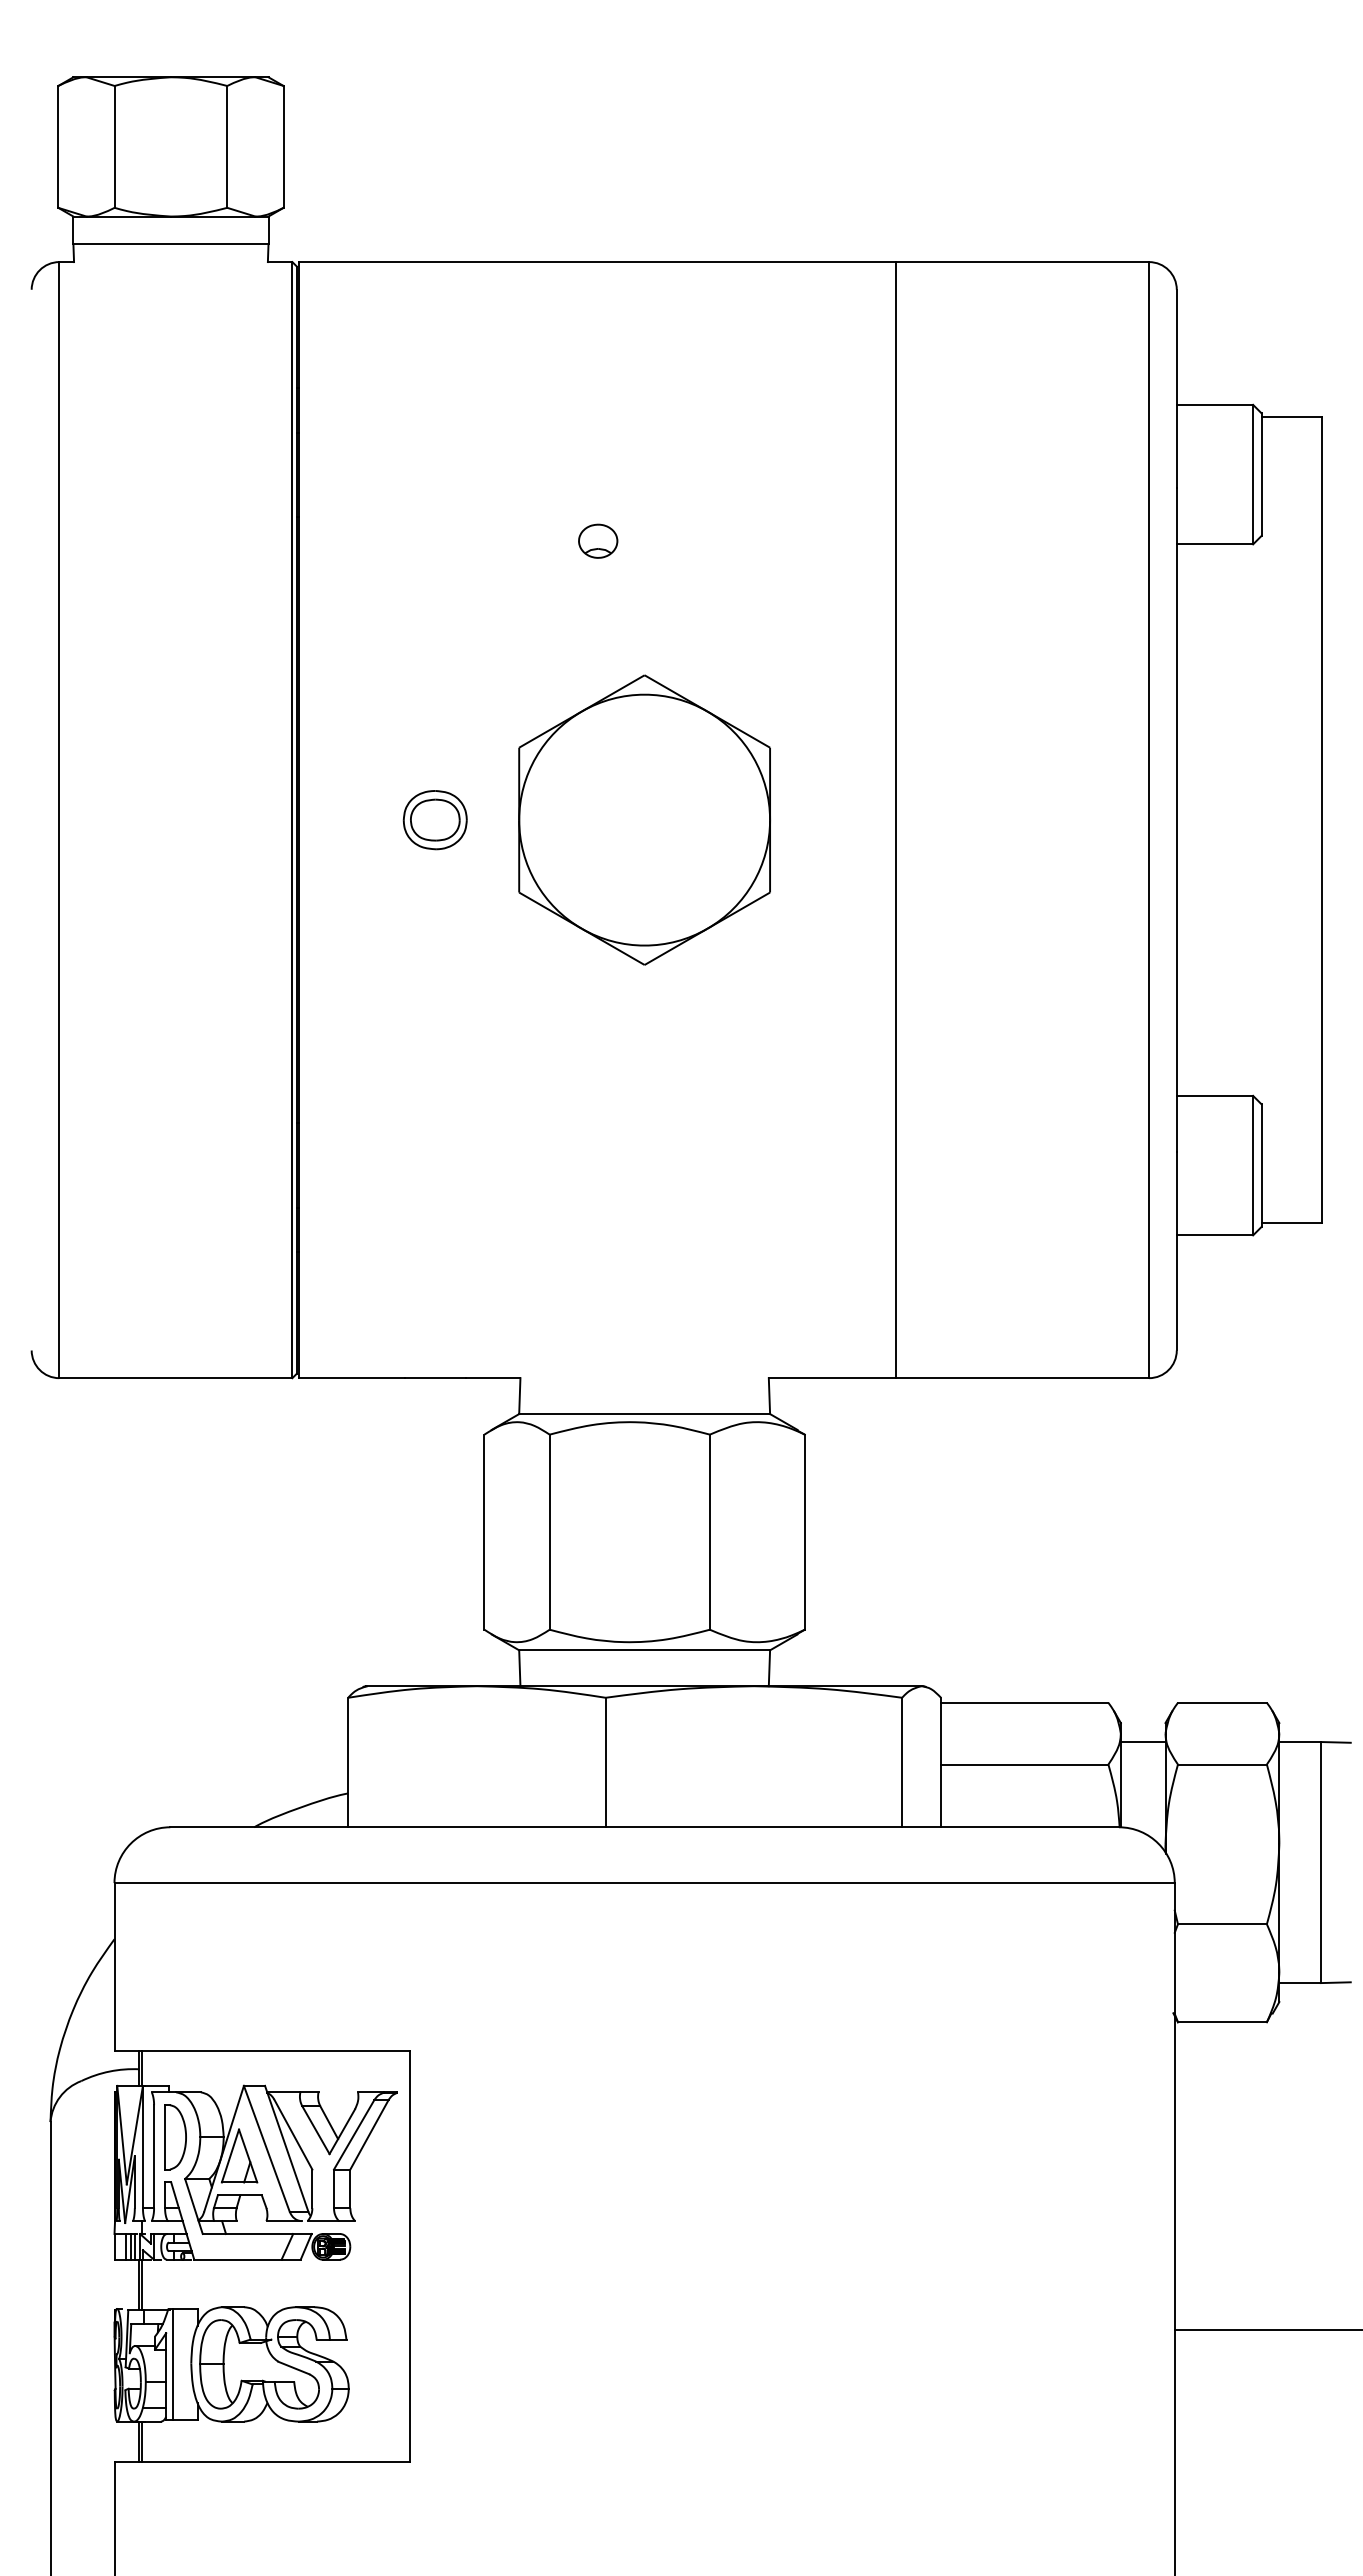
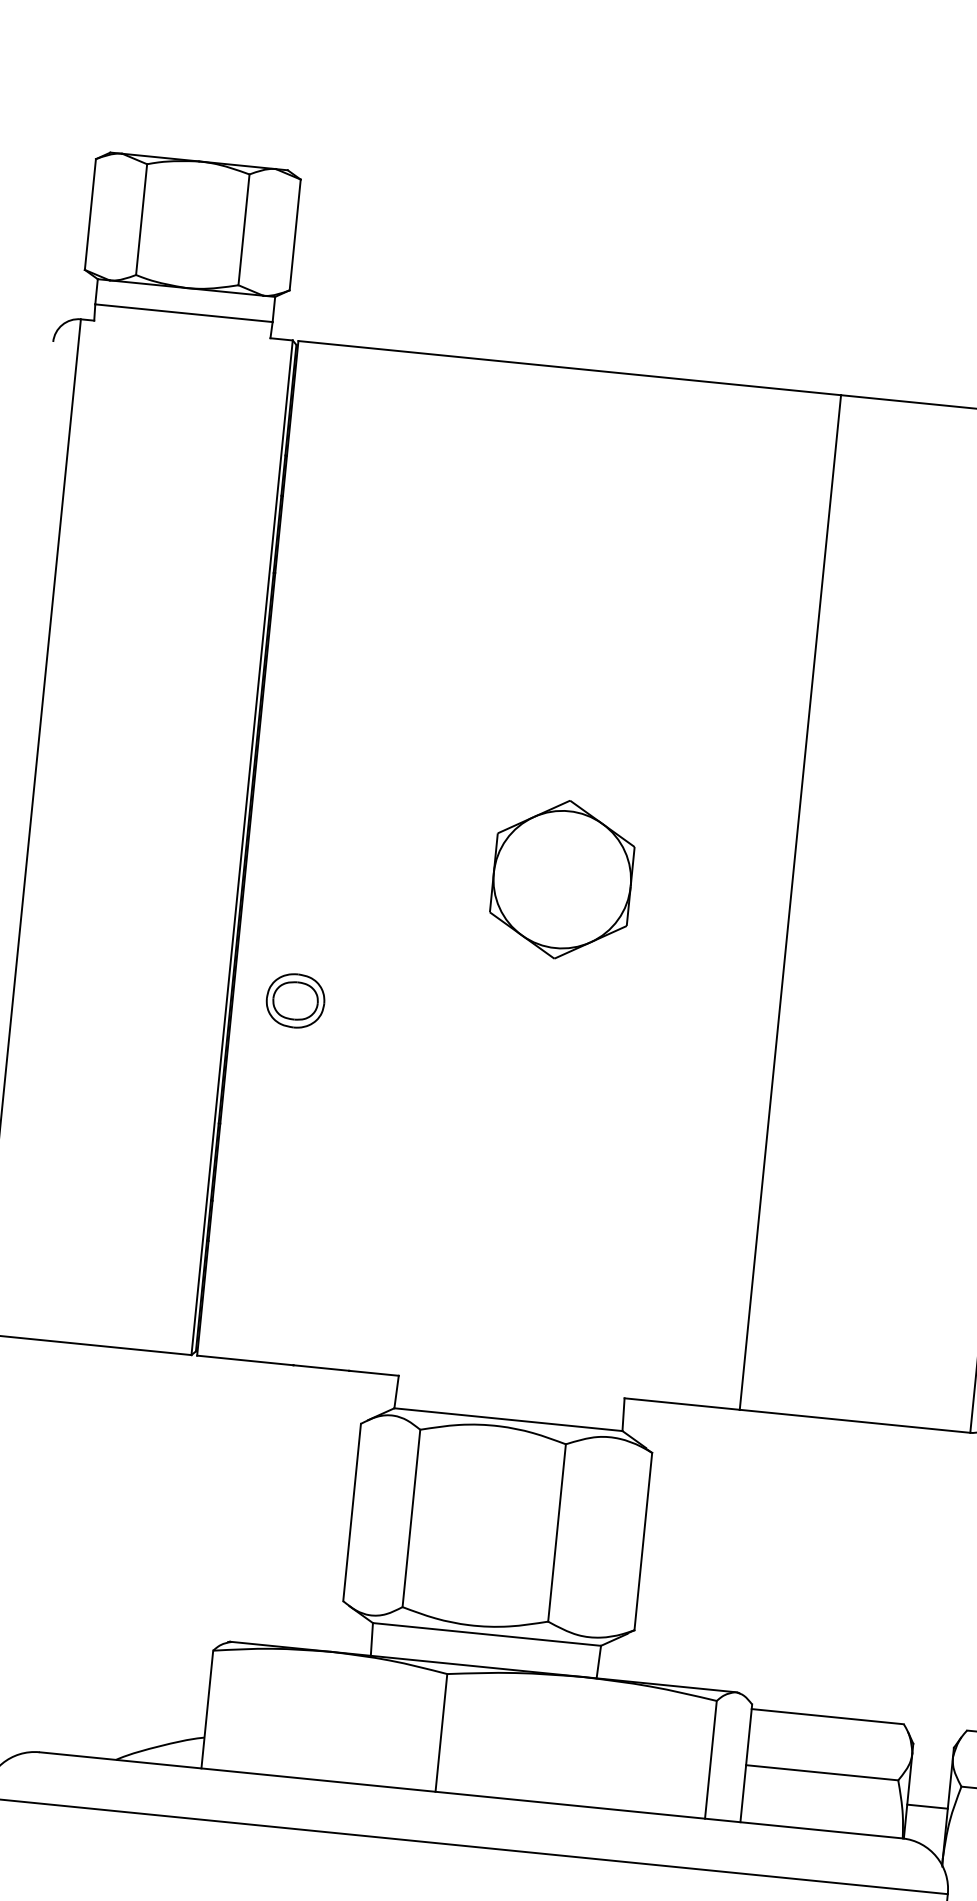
part: (598, 540) -> (545, 621), removed
part: (644, 819) -> (562, 879), size x0.6
part: (434, 820) -> (294, 1001), moved
line: (1142, 1742) -> (926, 1807), moved

